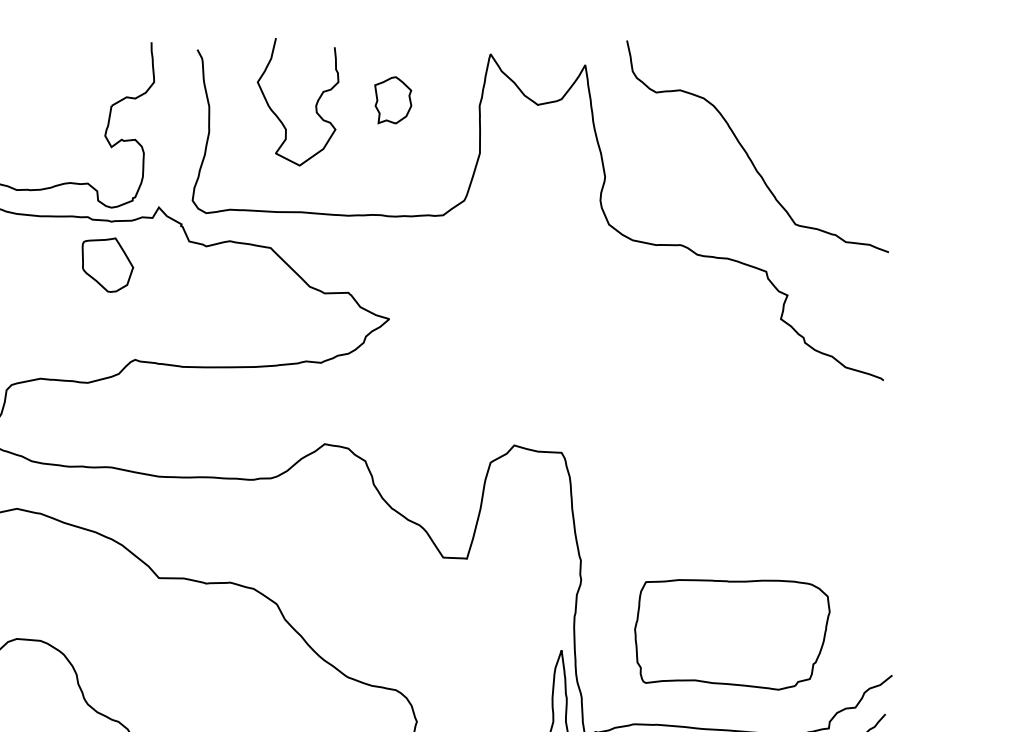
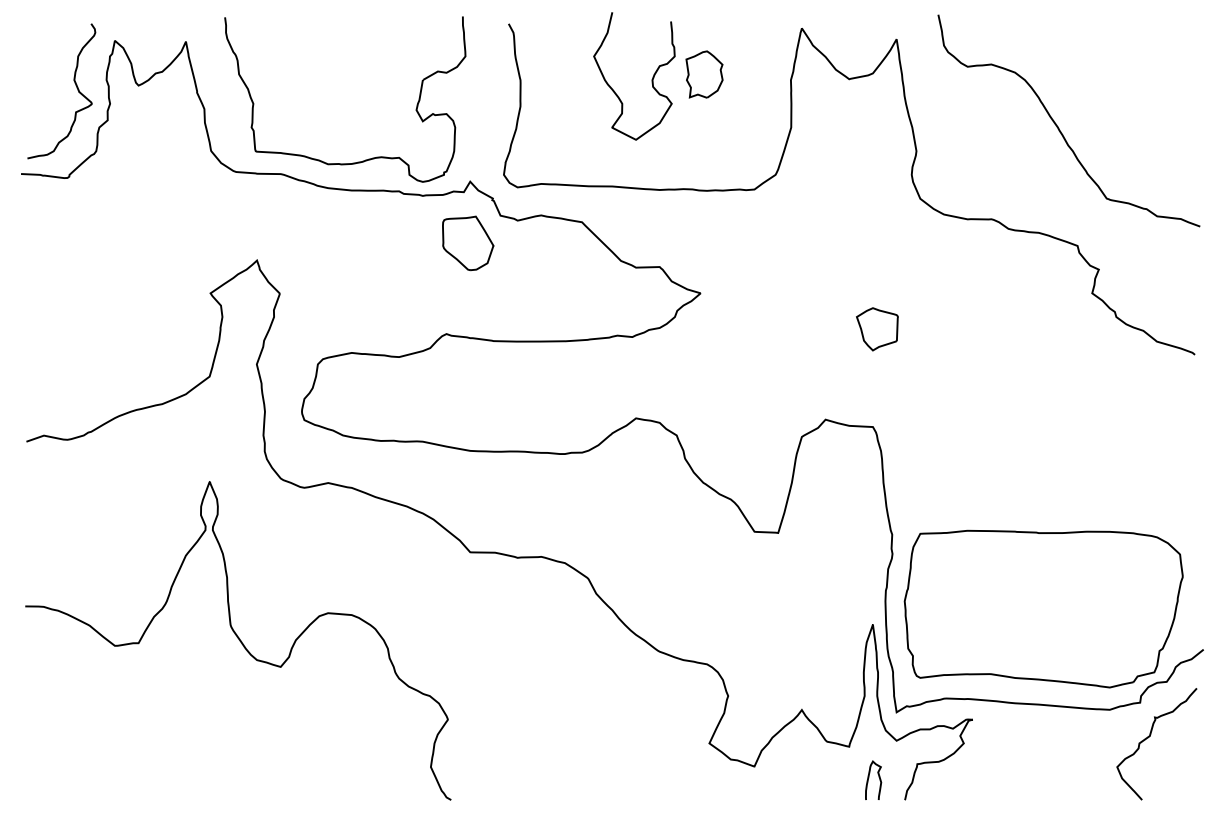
curve: (315, 105) -> (651, 79), moved
part: (108, 265) -> (468, 243), moved
part: (566, 355) -> (877, 329), added
part: (732, 634) -> (1043, 608), size x1.43

